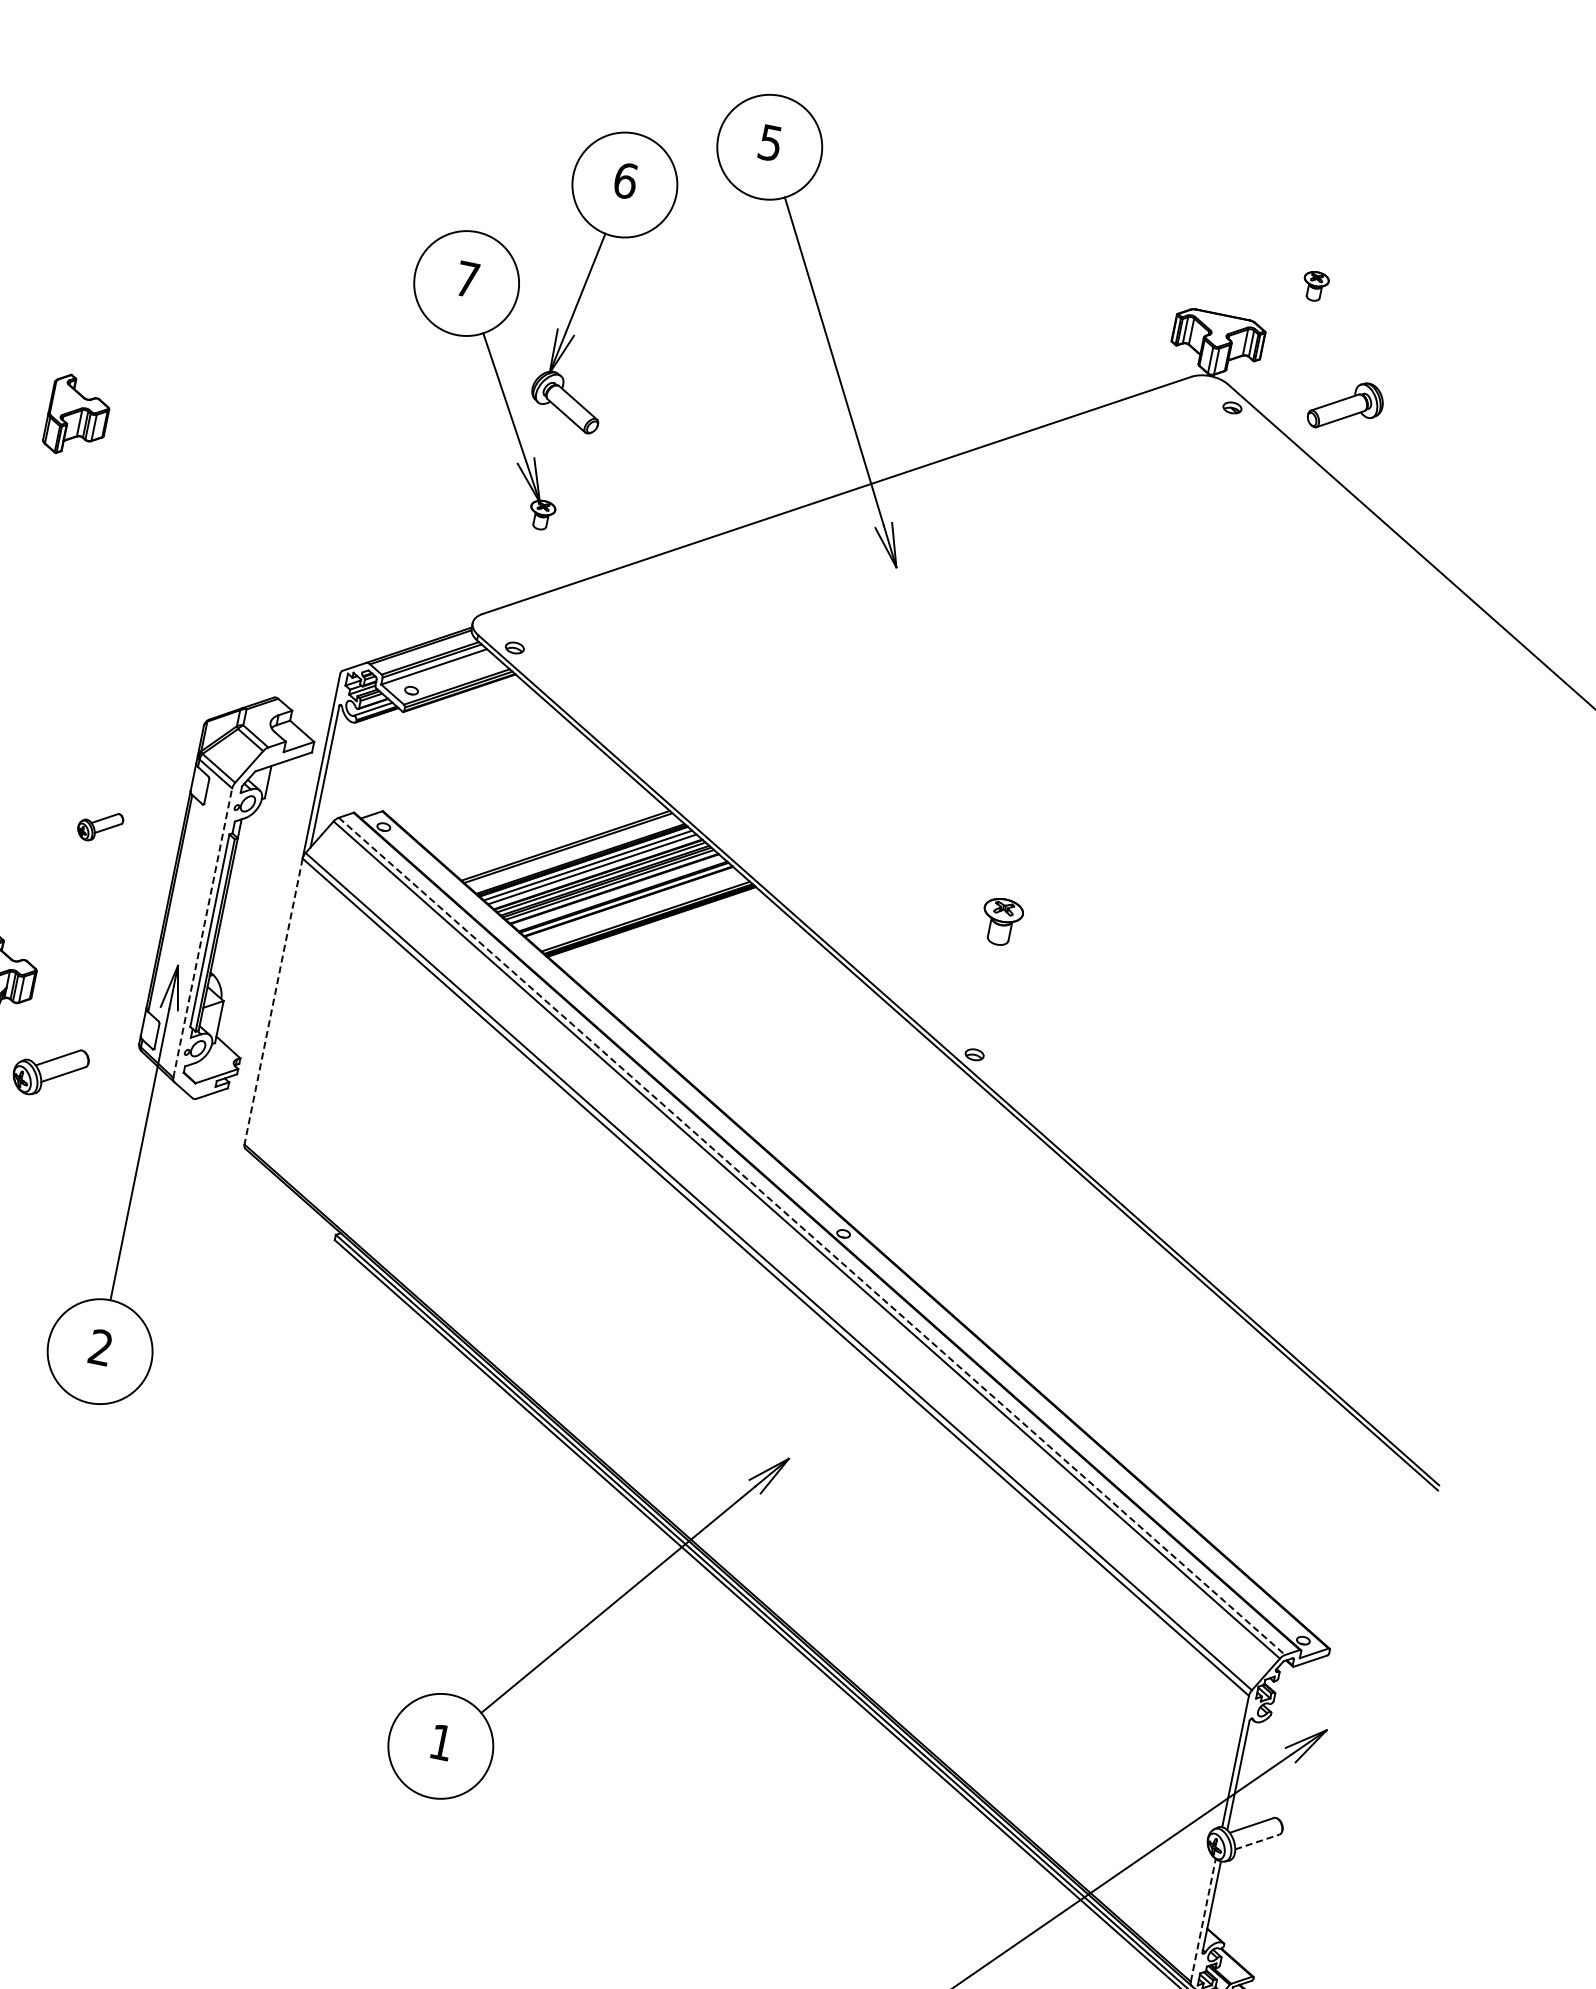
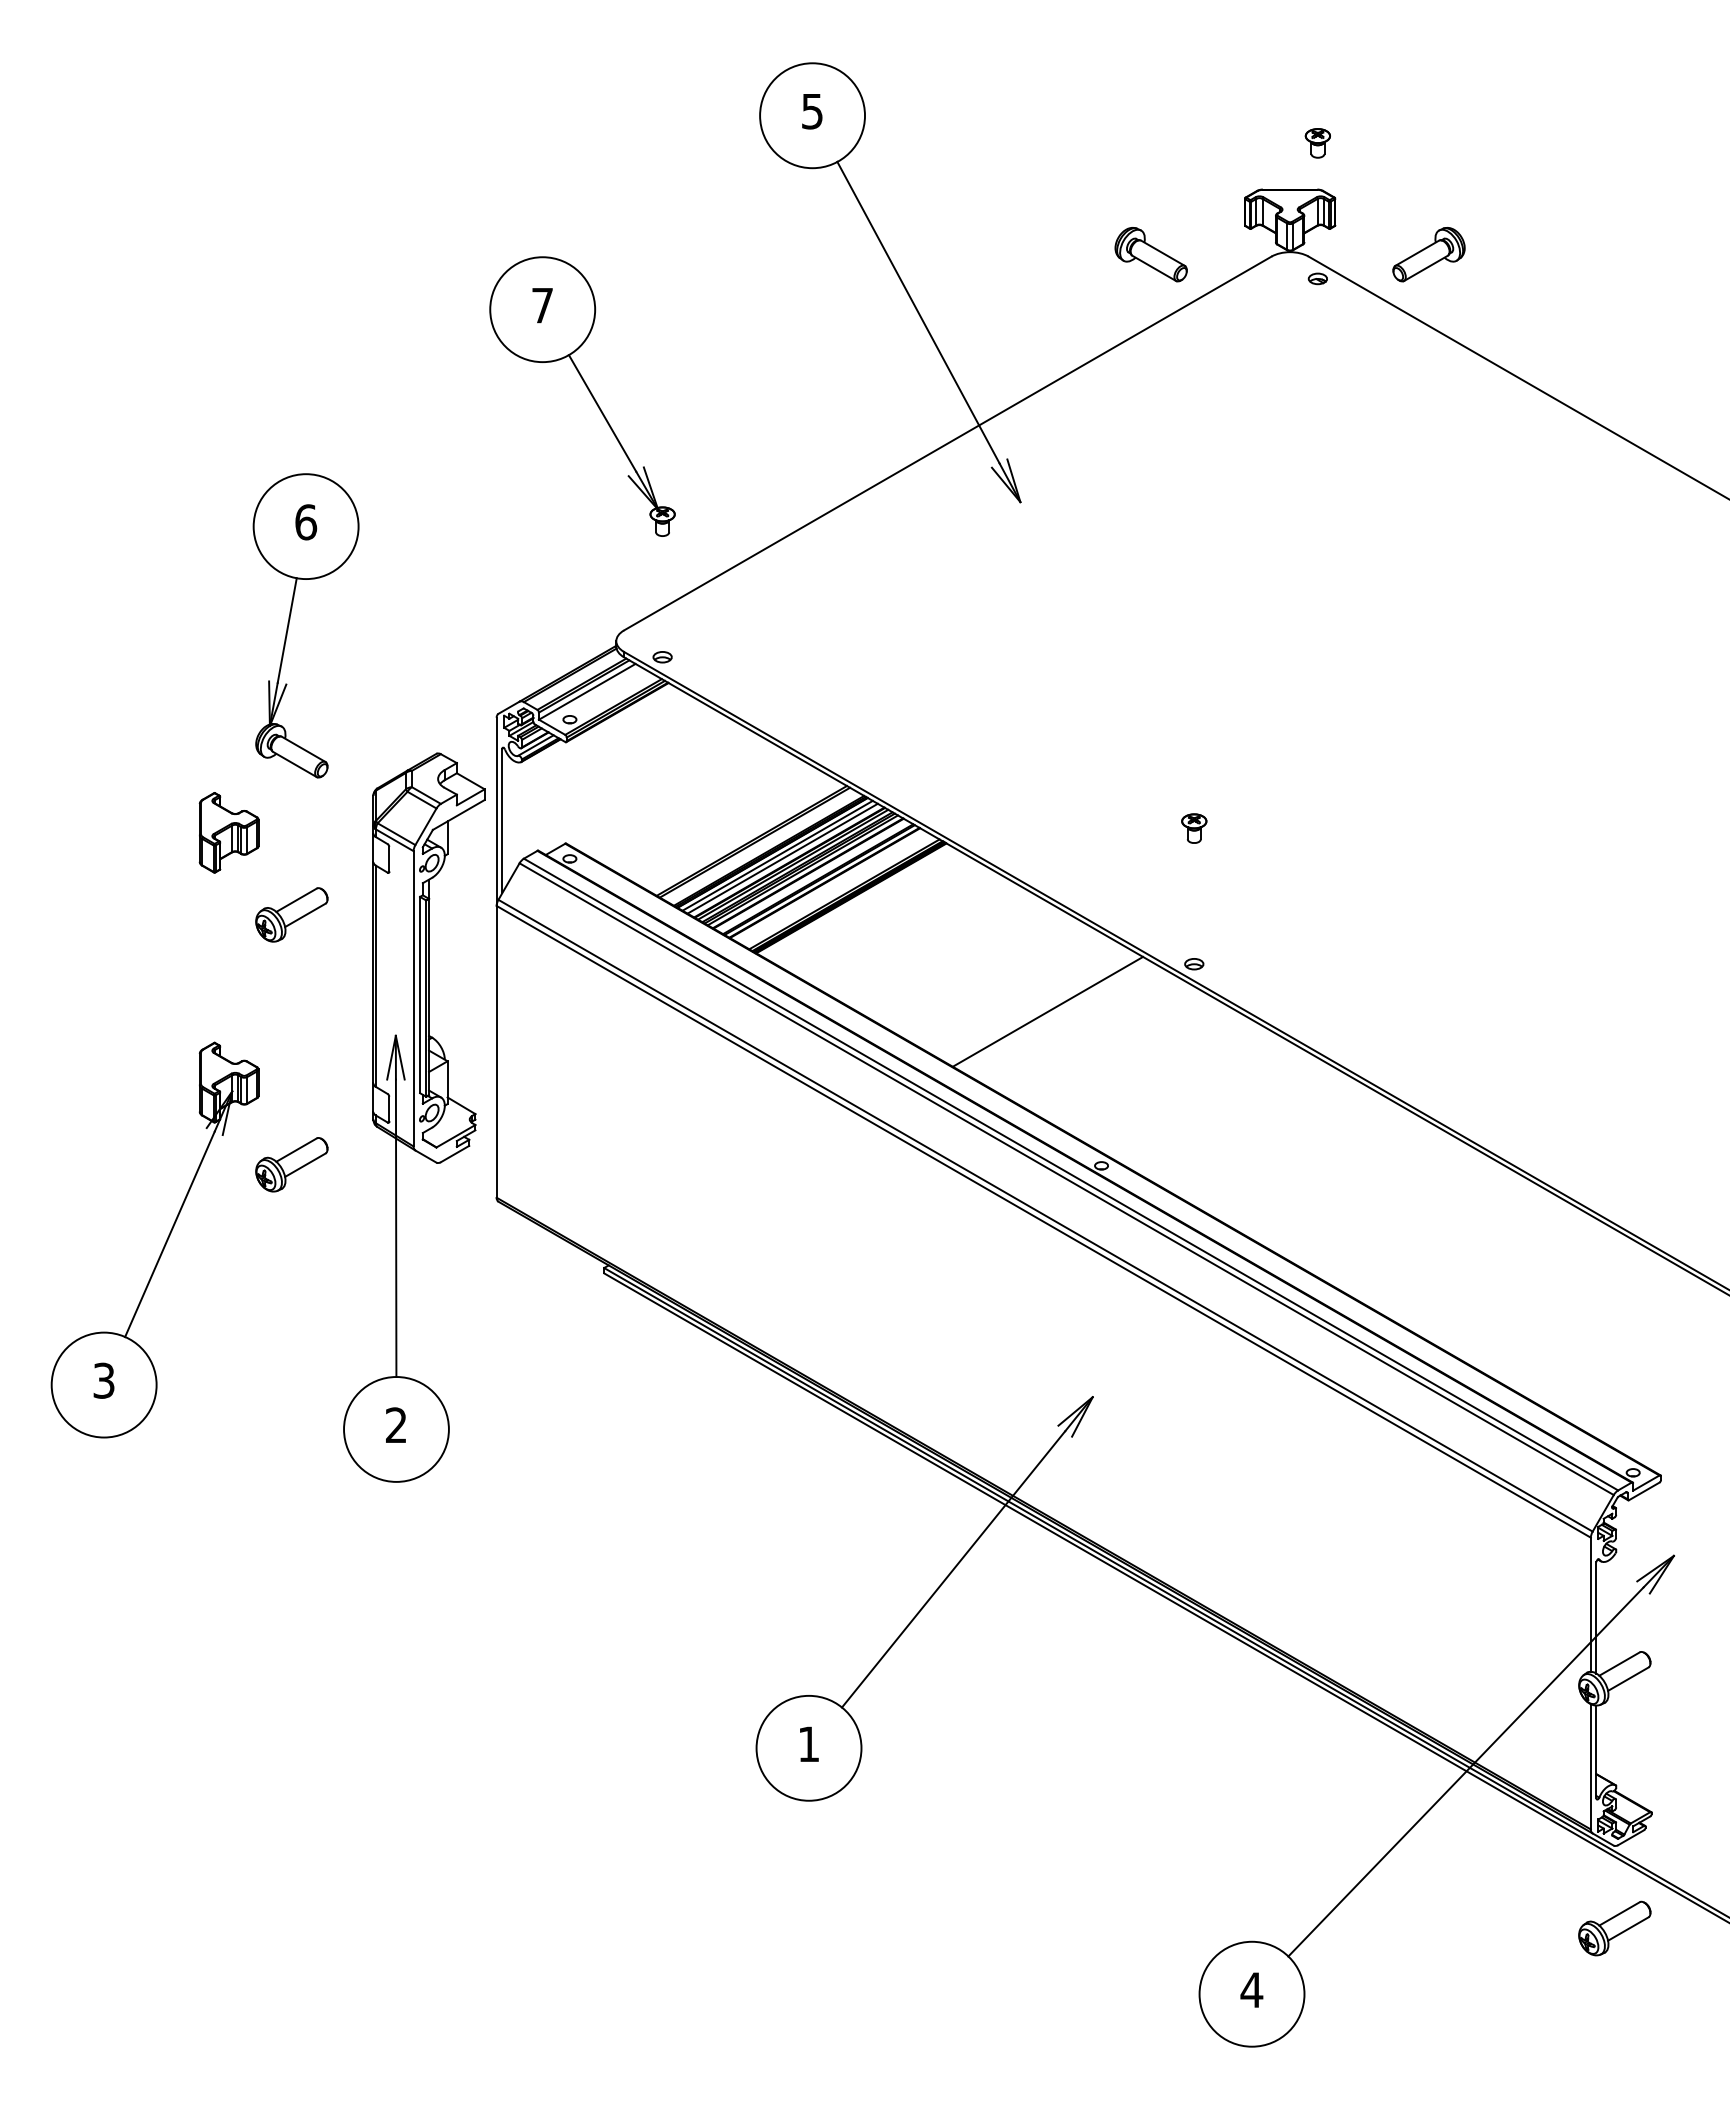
part: (588, 278) -> (289, 625), moved
part: (1314, 286) -> (1317, 143), moved
part: (1073, 350) -> (1150, 254), added
part: (77, 416) -> (228, 832), moved
part: (99, 826) -> (291, 914), size x1.67
part: (1001, 921) -> (1194, 828), size x0.62
line: (202, 932) -> (413, 998), dashed -> solid
line: (273, 1001) -> (496, 1051), dashed -> solid
line: (821, 1071) -> (1047, 1011), added
line: (812, 1236) -> (1071, 1174), dashed -> solid
line: (1257, 1841) -> (1628, 1678), dashed -> solid
line: (1202, 1919) -> (1590, 1766), dashed -> solid

